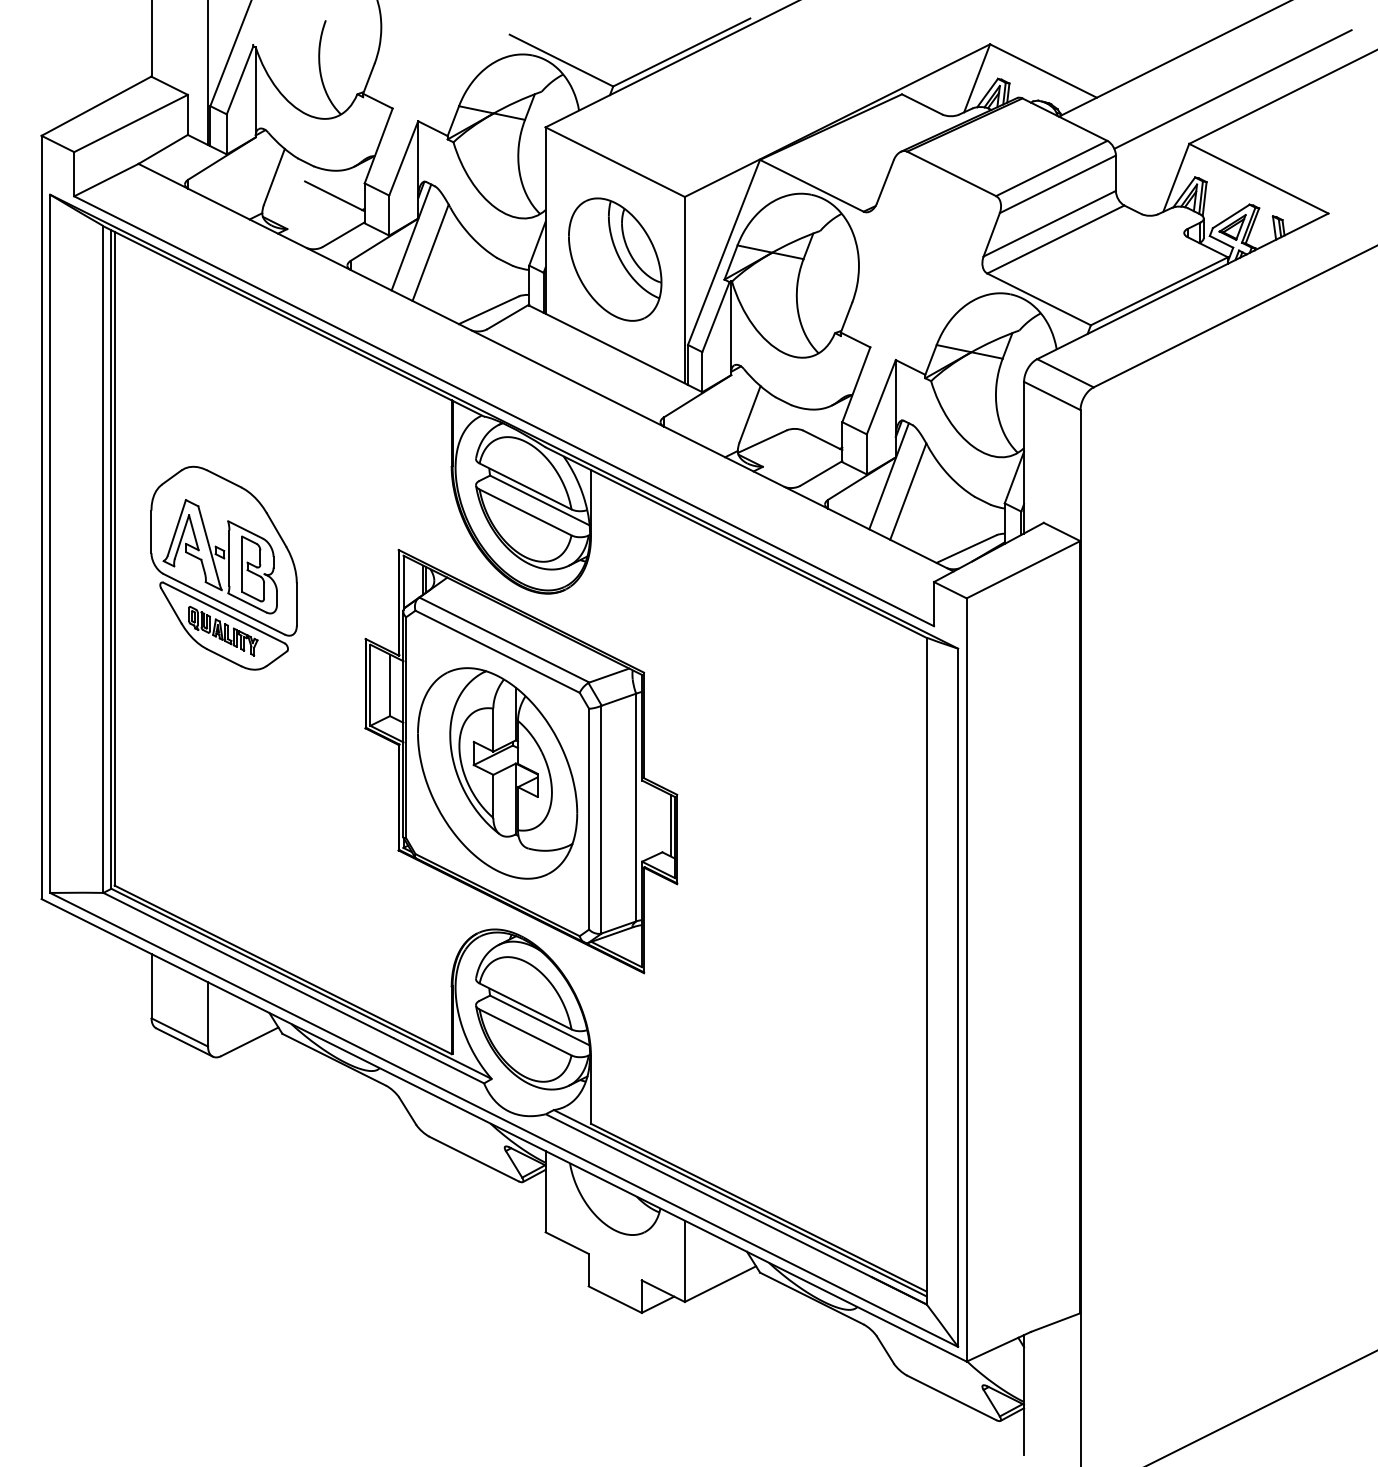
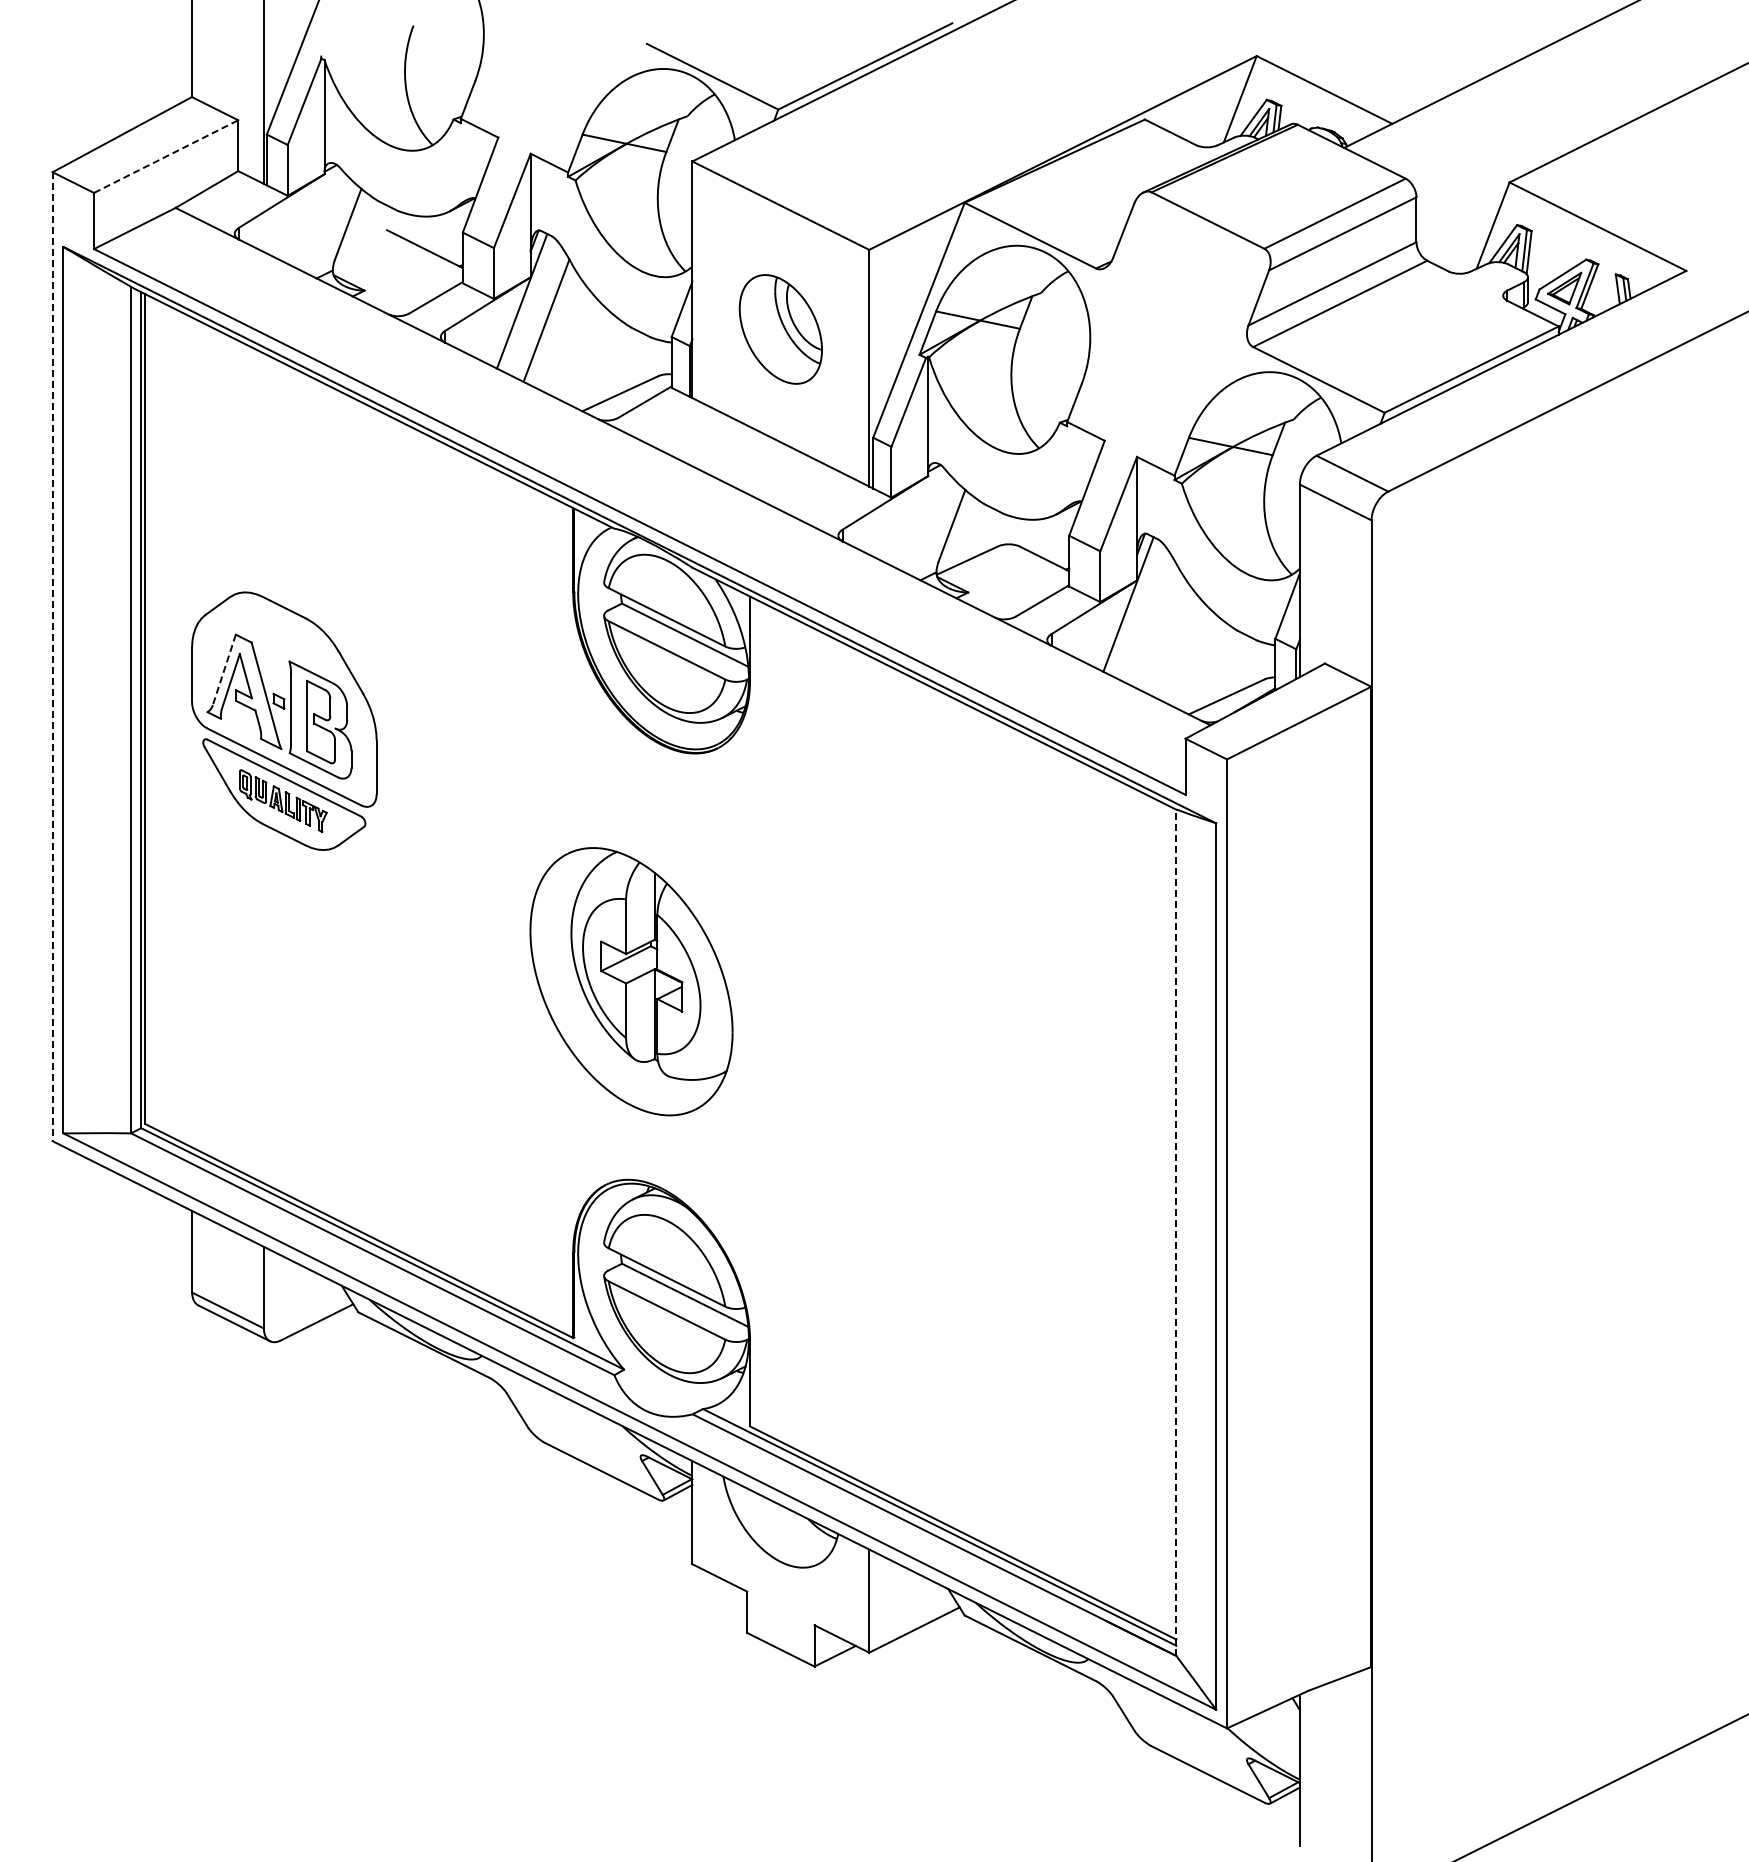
line: (1232, 89) -> (1564, 113), removed
line: (131, 123) -> (166, 156), solid -> dashed
part: (614, 259) -> (780, 329), size x0.7
line: (907, 491) -> (1152, 623), removed
line: (41, 518) -> (52, 657), solid -> dashed
line: (176, 528) -> (224, 670), solid -> dashed
part: (521, 761) -> (661, 966), removed
line: (926, 970) -> (1176, 1232), solid -> dashed

